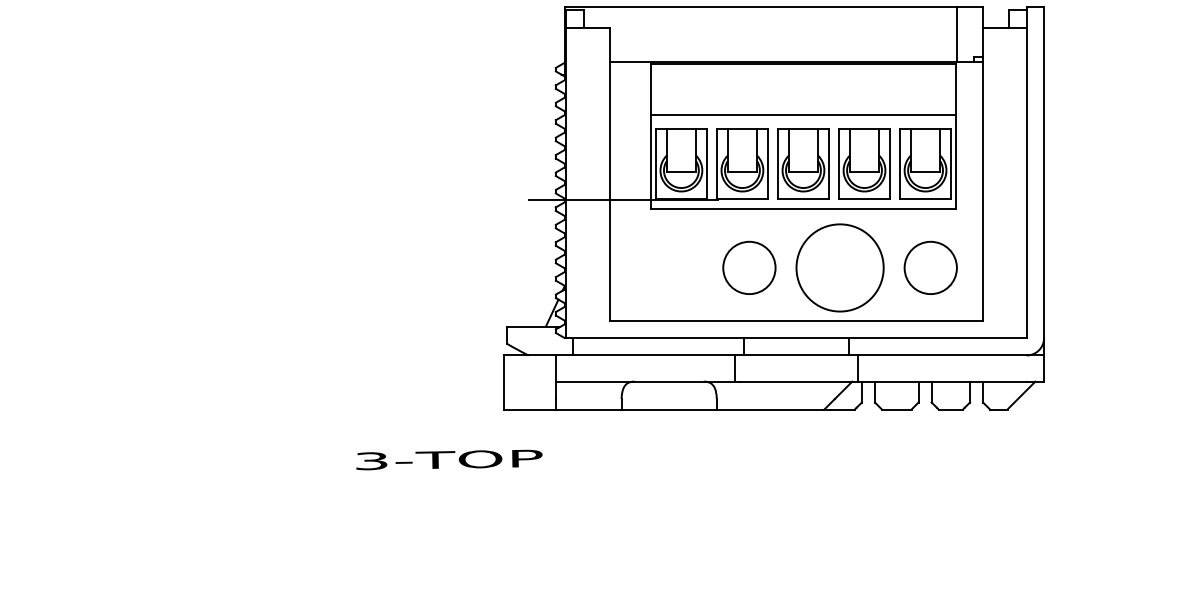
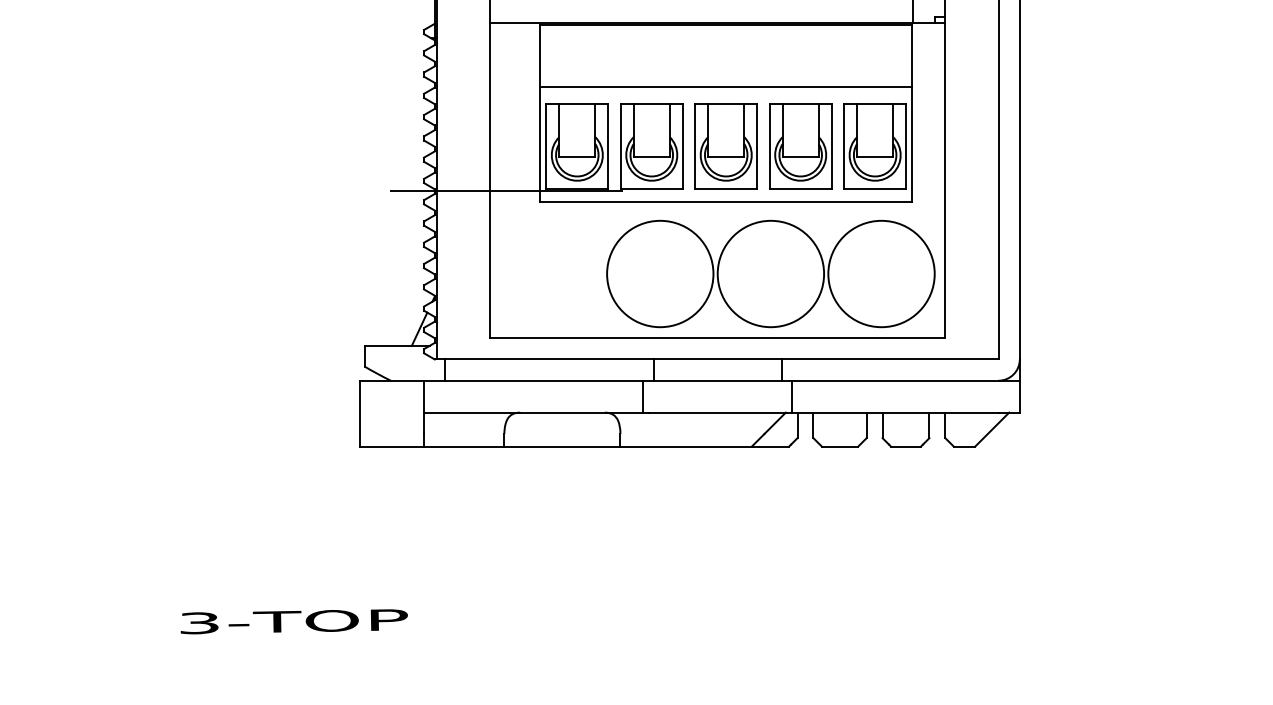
circle: (749, 267) -> (660, 273), size x1.67
circle: (930, 267) -> (881, 273), size x1.67
text: (449, 459) -> (294, 621), moved

